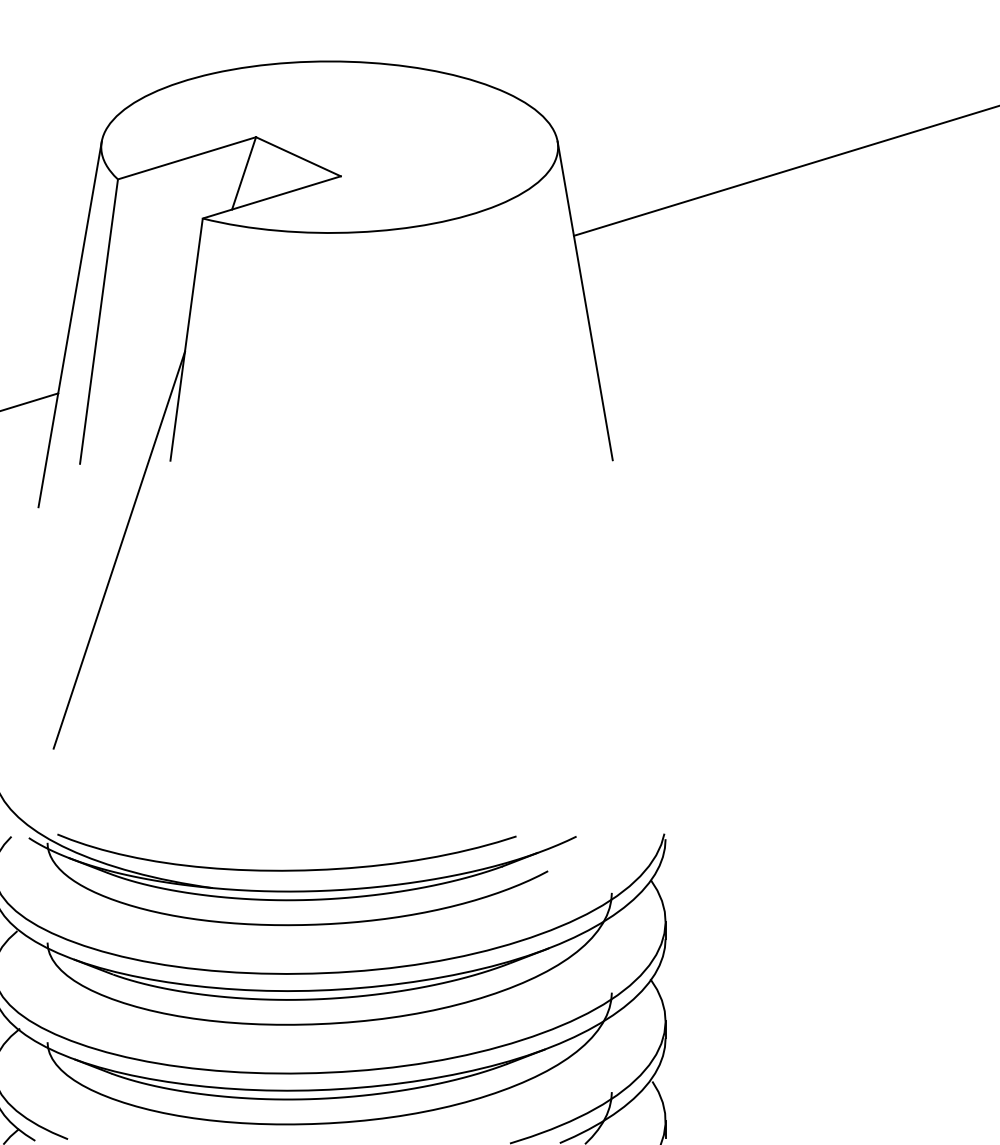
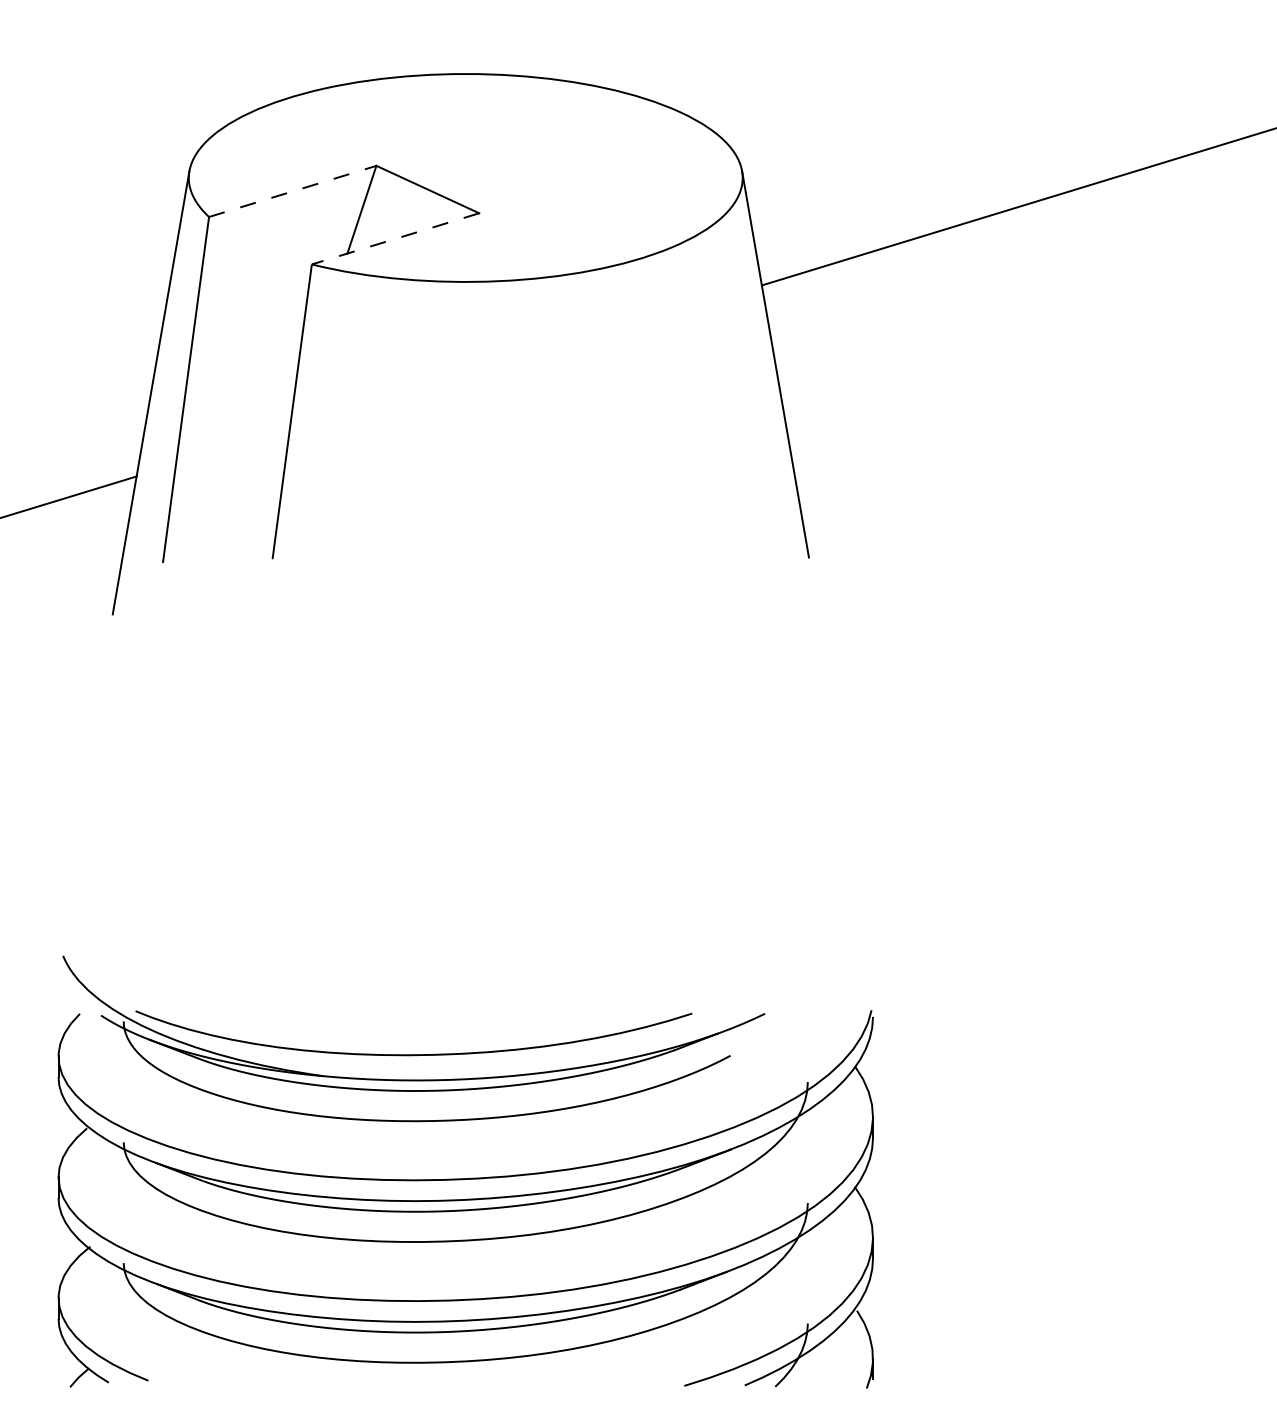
line: (186, 158) -> (292, 191), solid -> dashed
line: (271, 197) -> (395, 238), solid -> dashed
line: (119, 550) -> (210, 666), removed

